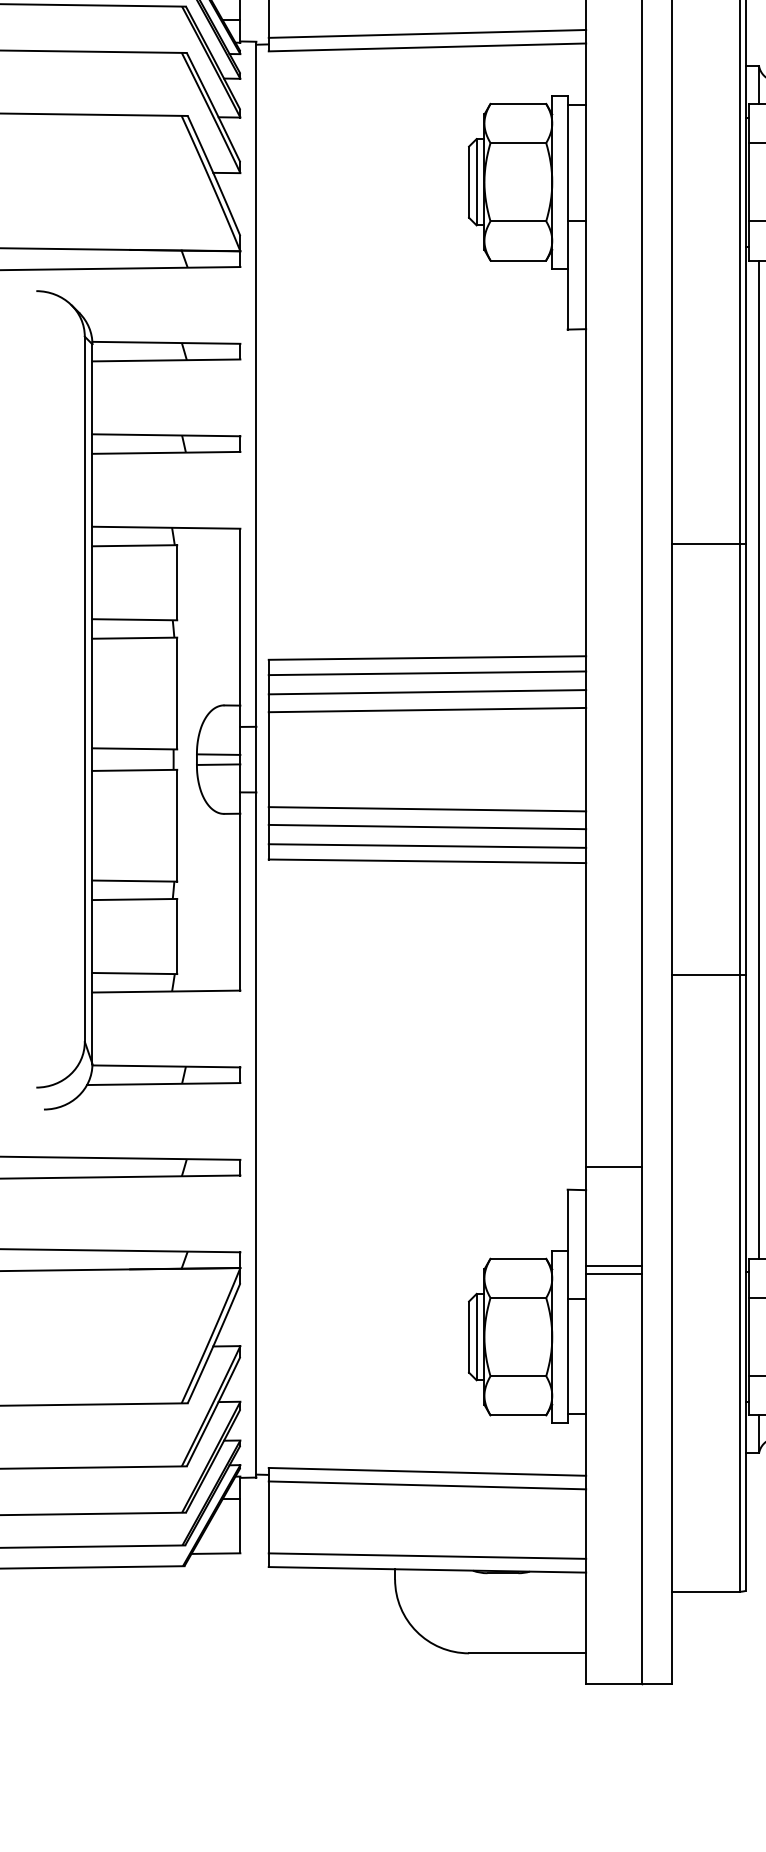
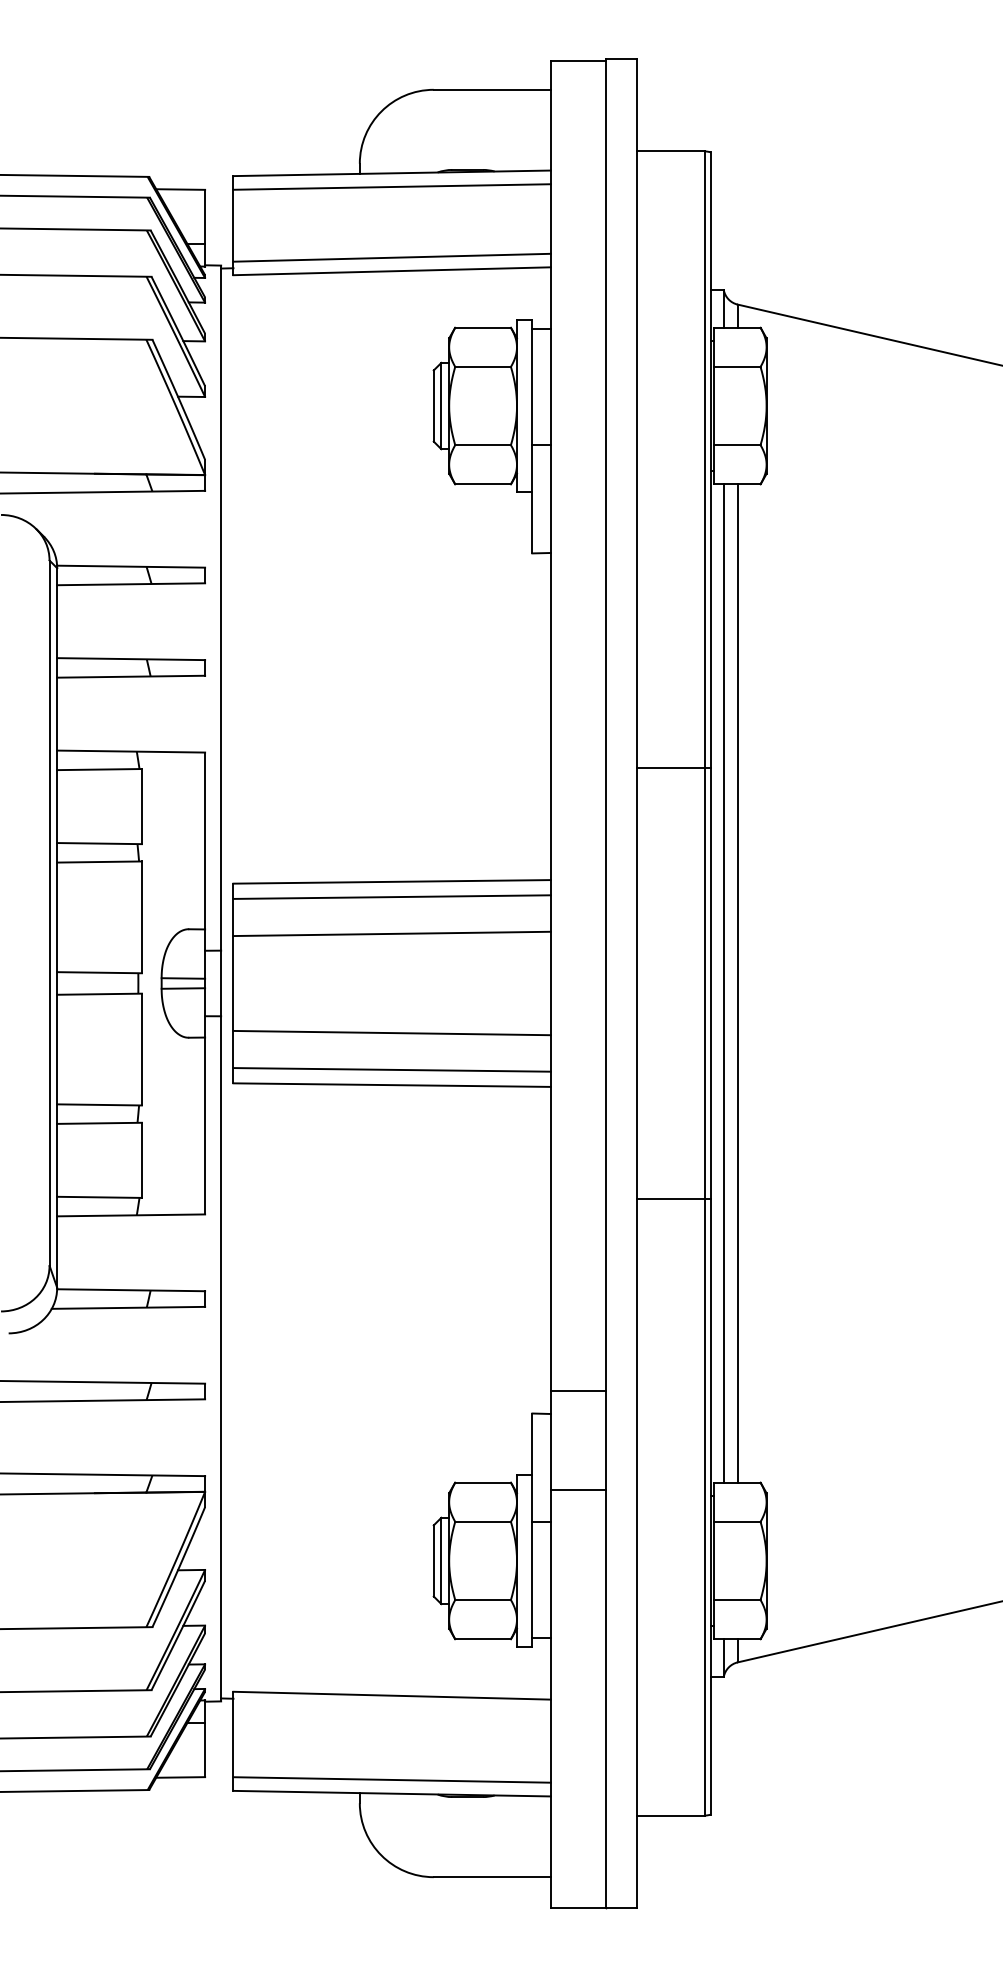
line: (426, 691) -> (391, 915), removed
line: (426, 826) -> (391, 1050), removed
line: (613, 1274) -> (578, 1498), removed
line: (426, 1485) -> (391, 1709), removed

